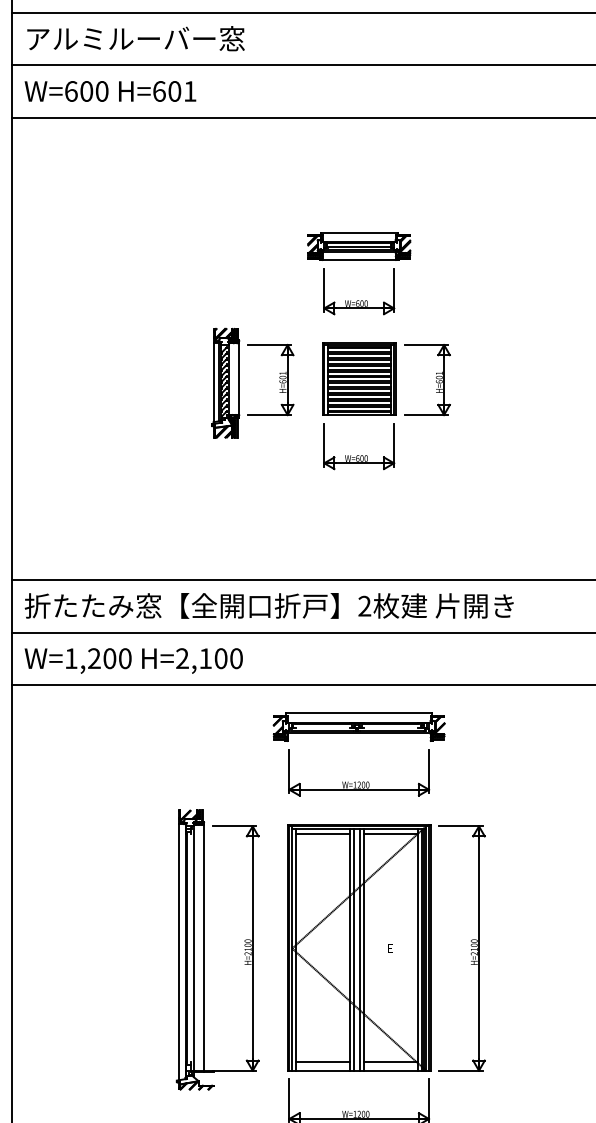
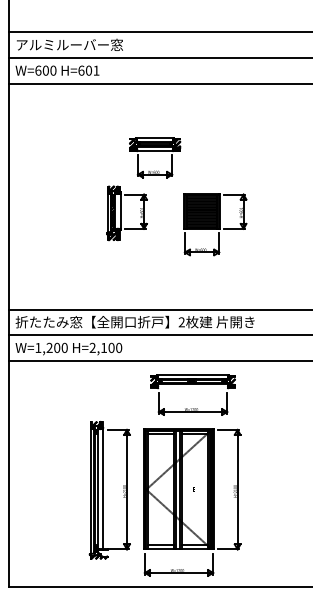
part: (360, 273) -> (155, 157), moved
part: (386, 406) -> (215, 224), moved
part: (358, 733) -> (192, 384), moved

